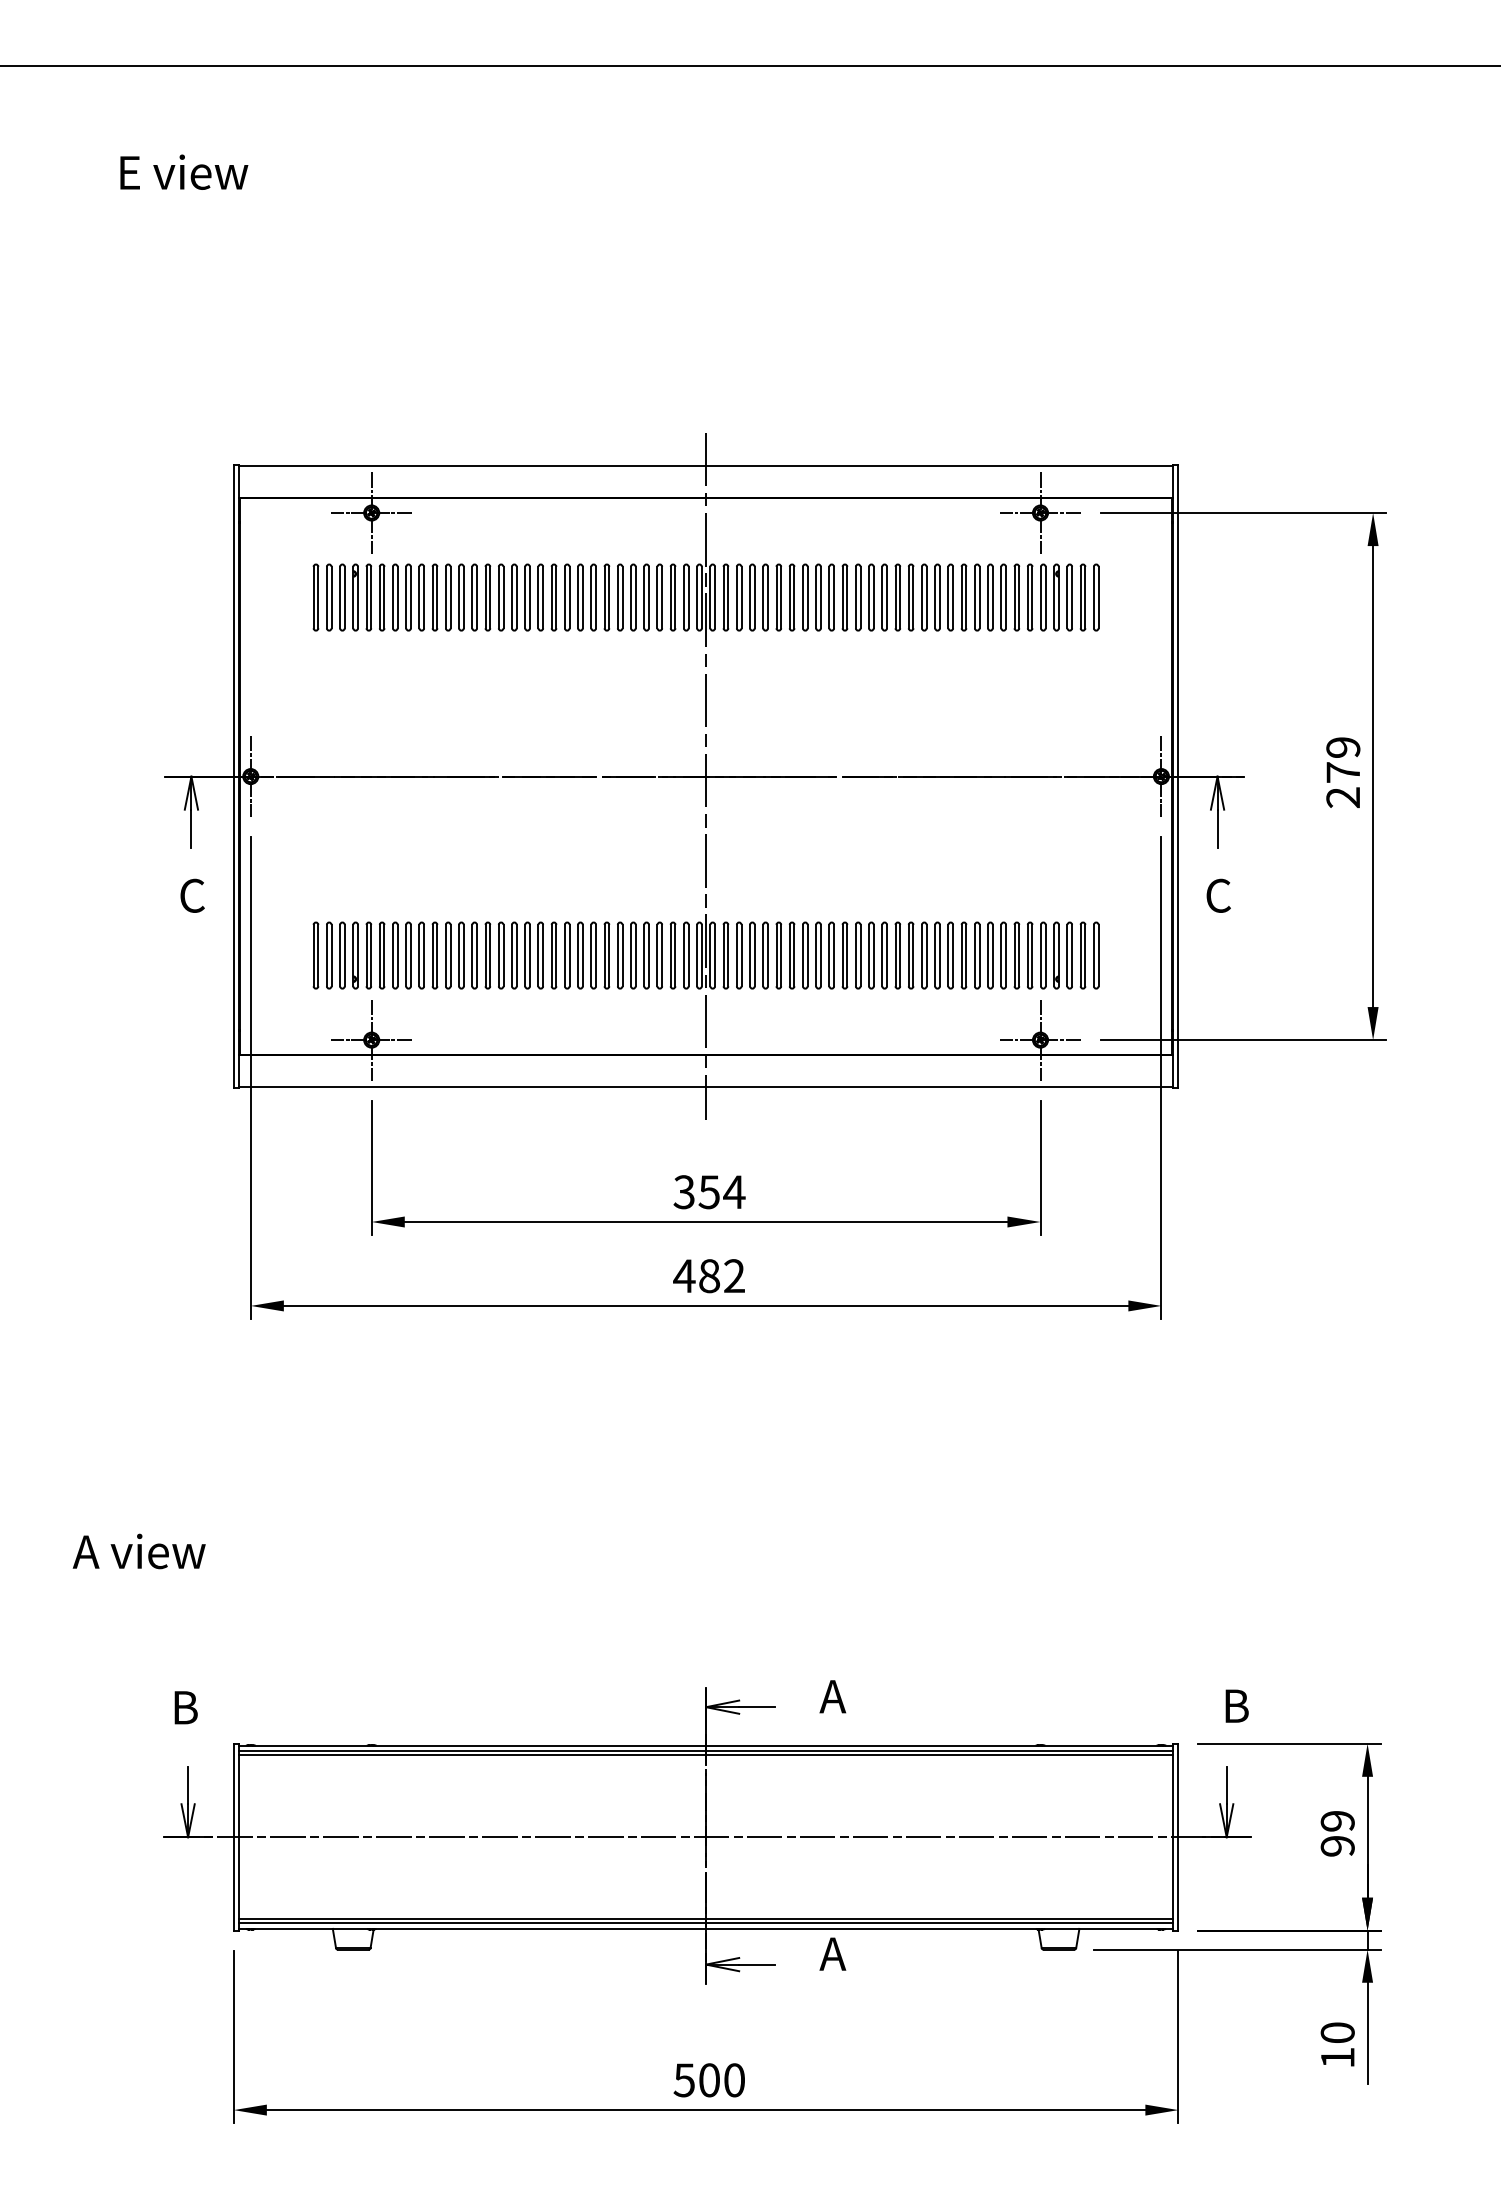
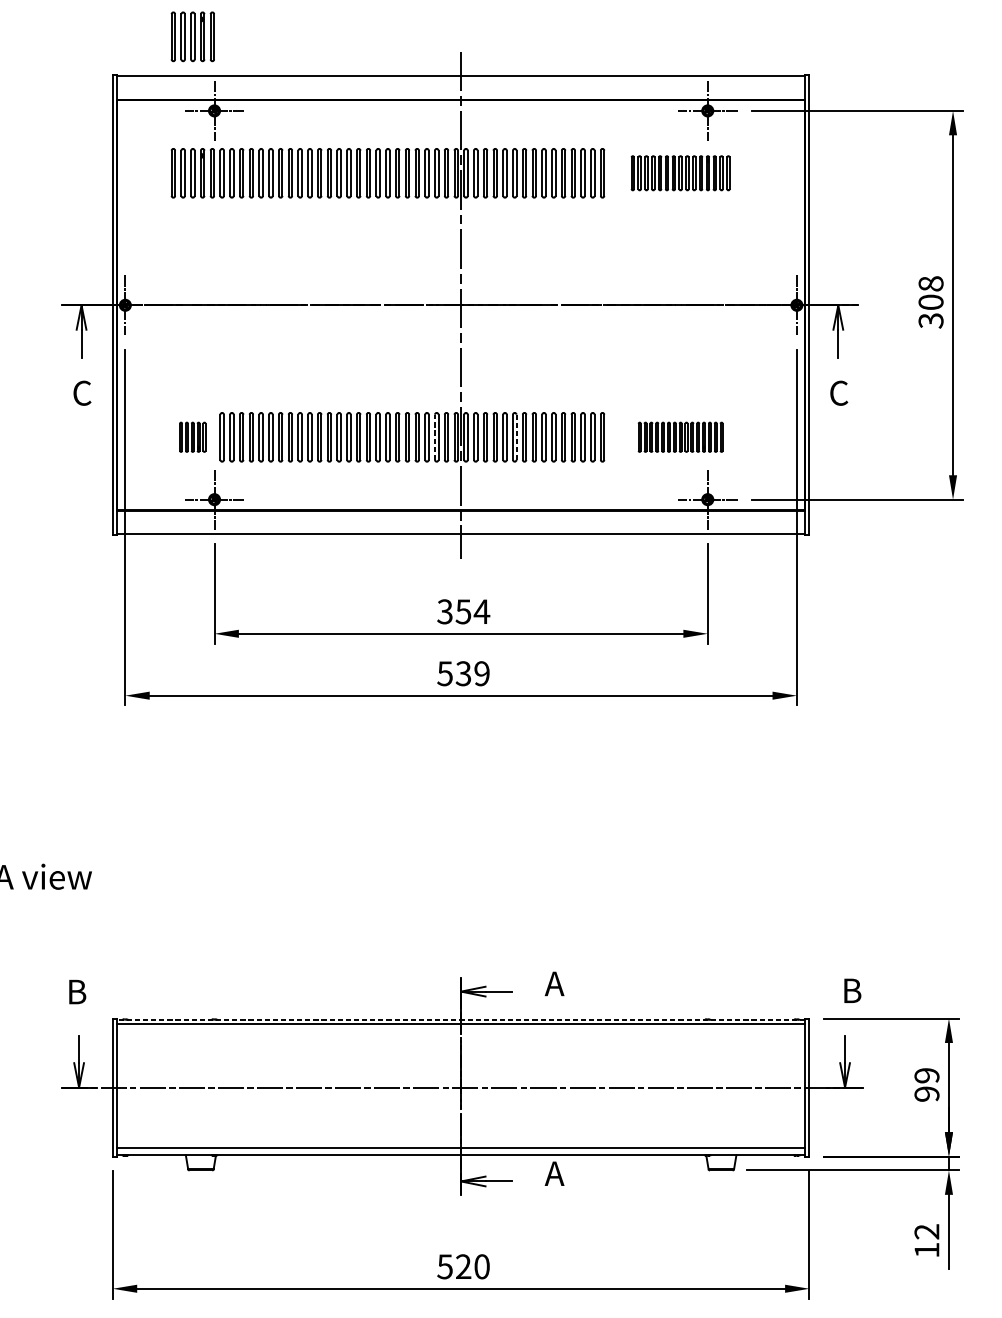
part: (341, 412) -> (192, 36), added
part: (1003, 597) -> (680, 173), size x0.7
text: (1343, 772) -> (931, 302), 279 -> 308
part: (341, 955) -> (192, 437), size x0.6
line: (670, 955) -> (434, 437), solid -> dashed
line: (781, 955) -> (516, 437), solid -> dashed
part: (1003, 955) -> (680, 437), size x0.6
text: (708, 1276) -> (462, 673), 482 -> 539
line: (706, 1745) -> (461, 1019), solid -> dashed
line: (705, 1755) -> (460, 1027), removed
line: (705, 1923) -> (460, 1151), removed
text: (1337, 2032) -> (926, 1231), 10 -> 12
text: (709, 2080) -> (463, 1266), 500 -> 520

